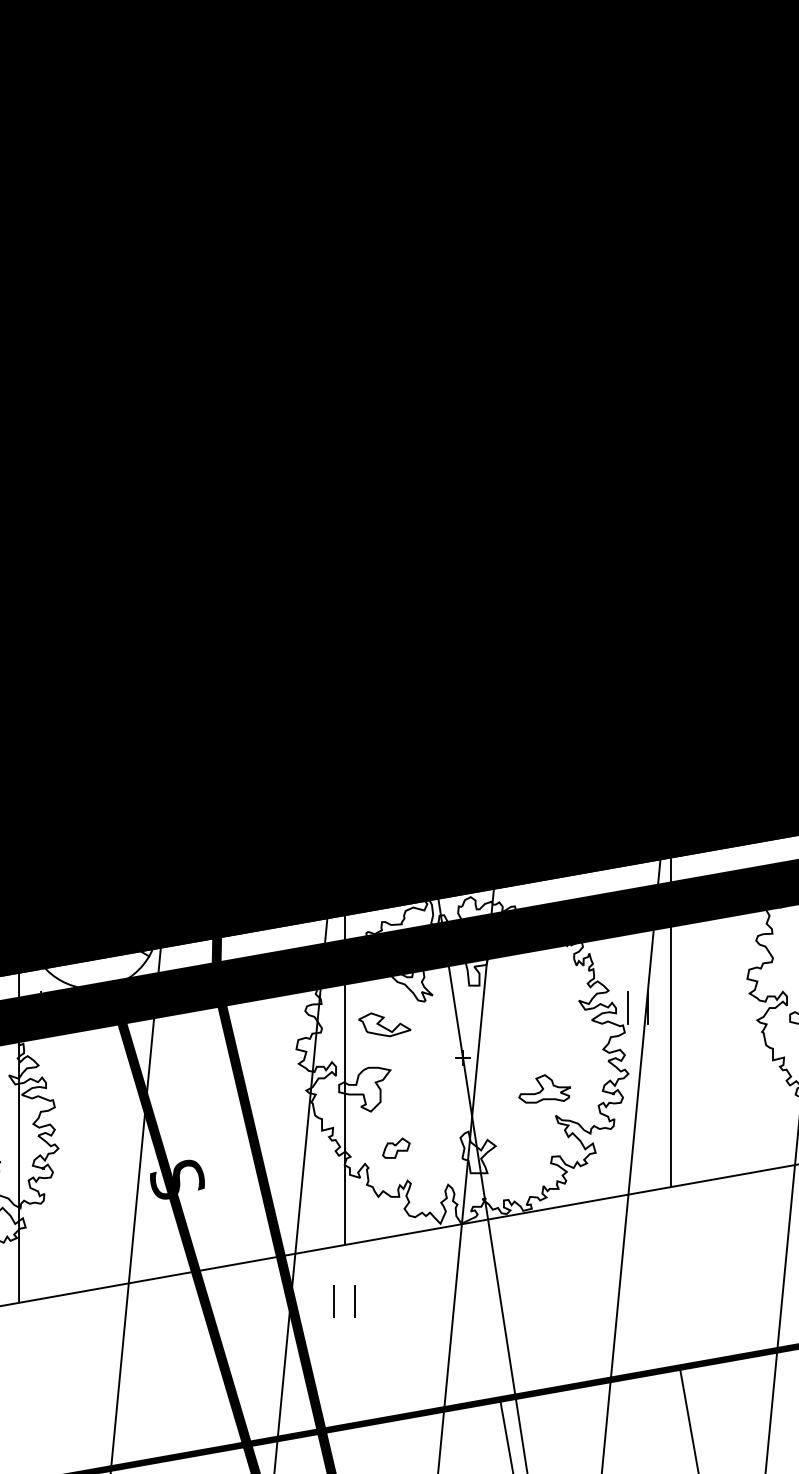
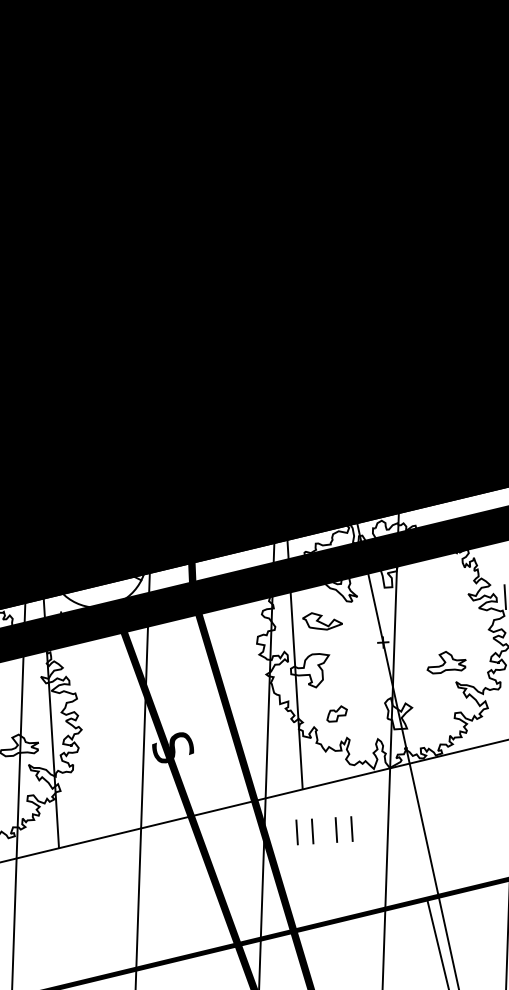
part: (386, 1301) -> (336, 830), added

